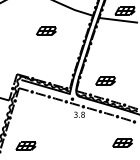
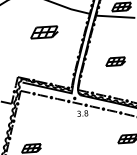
part: (46, 30) -> (44, 31), size x1.4
part: (105, 80) -> (115, 61), moved

